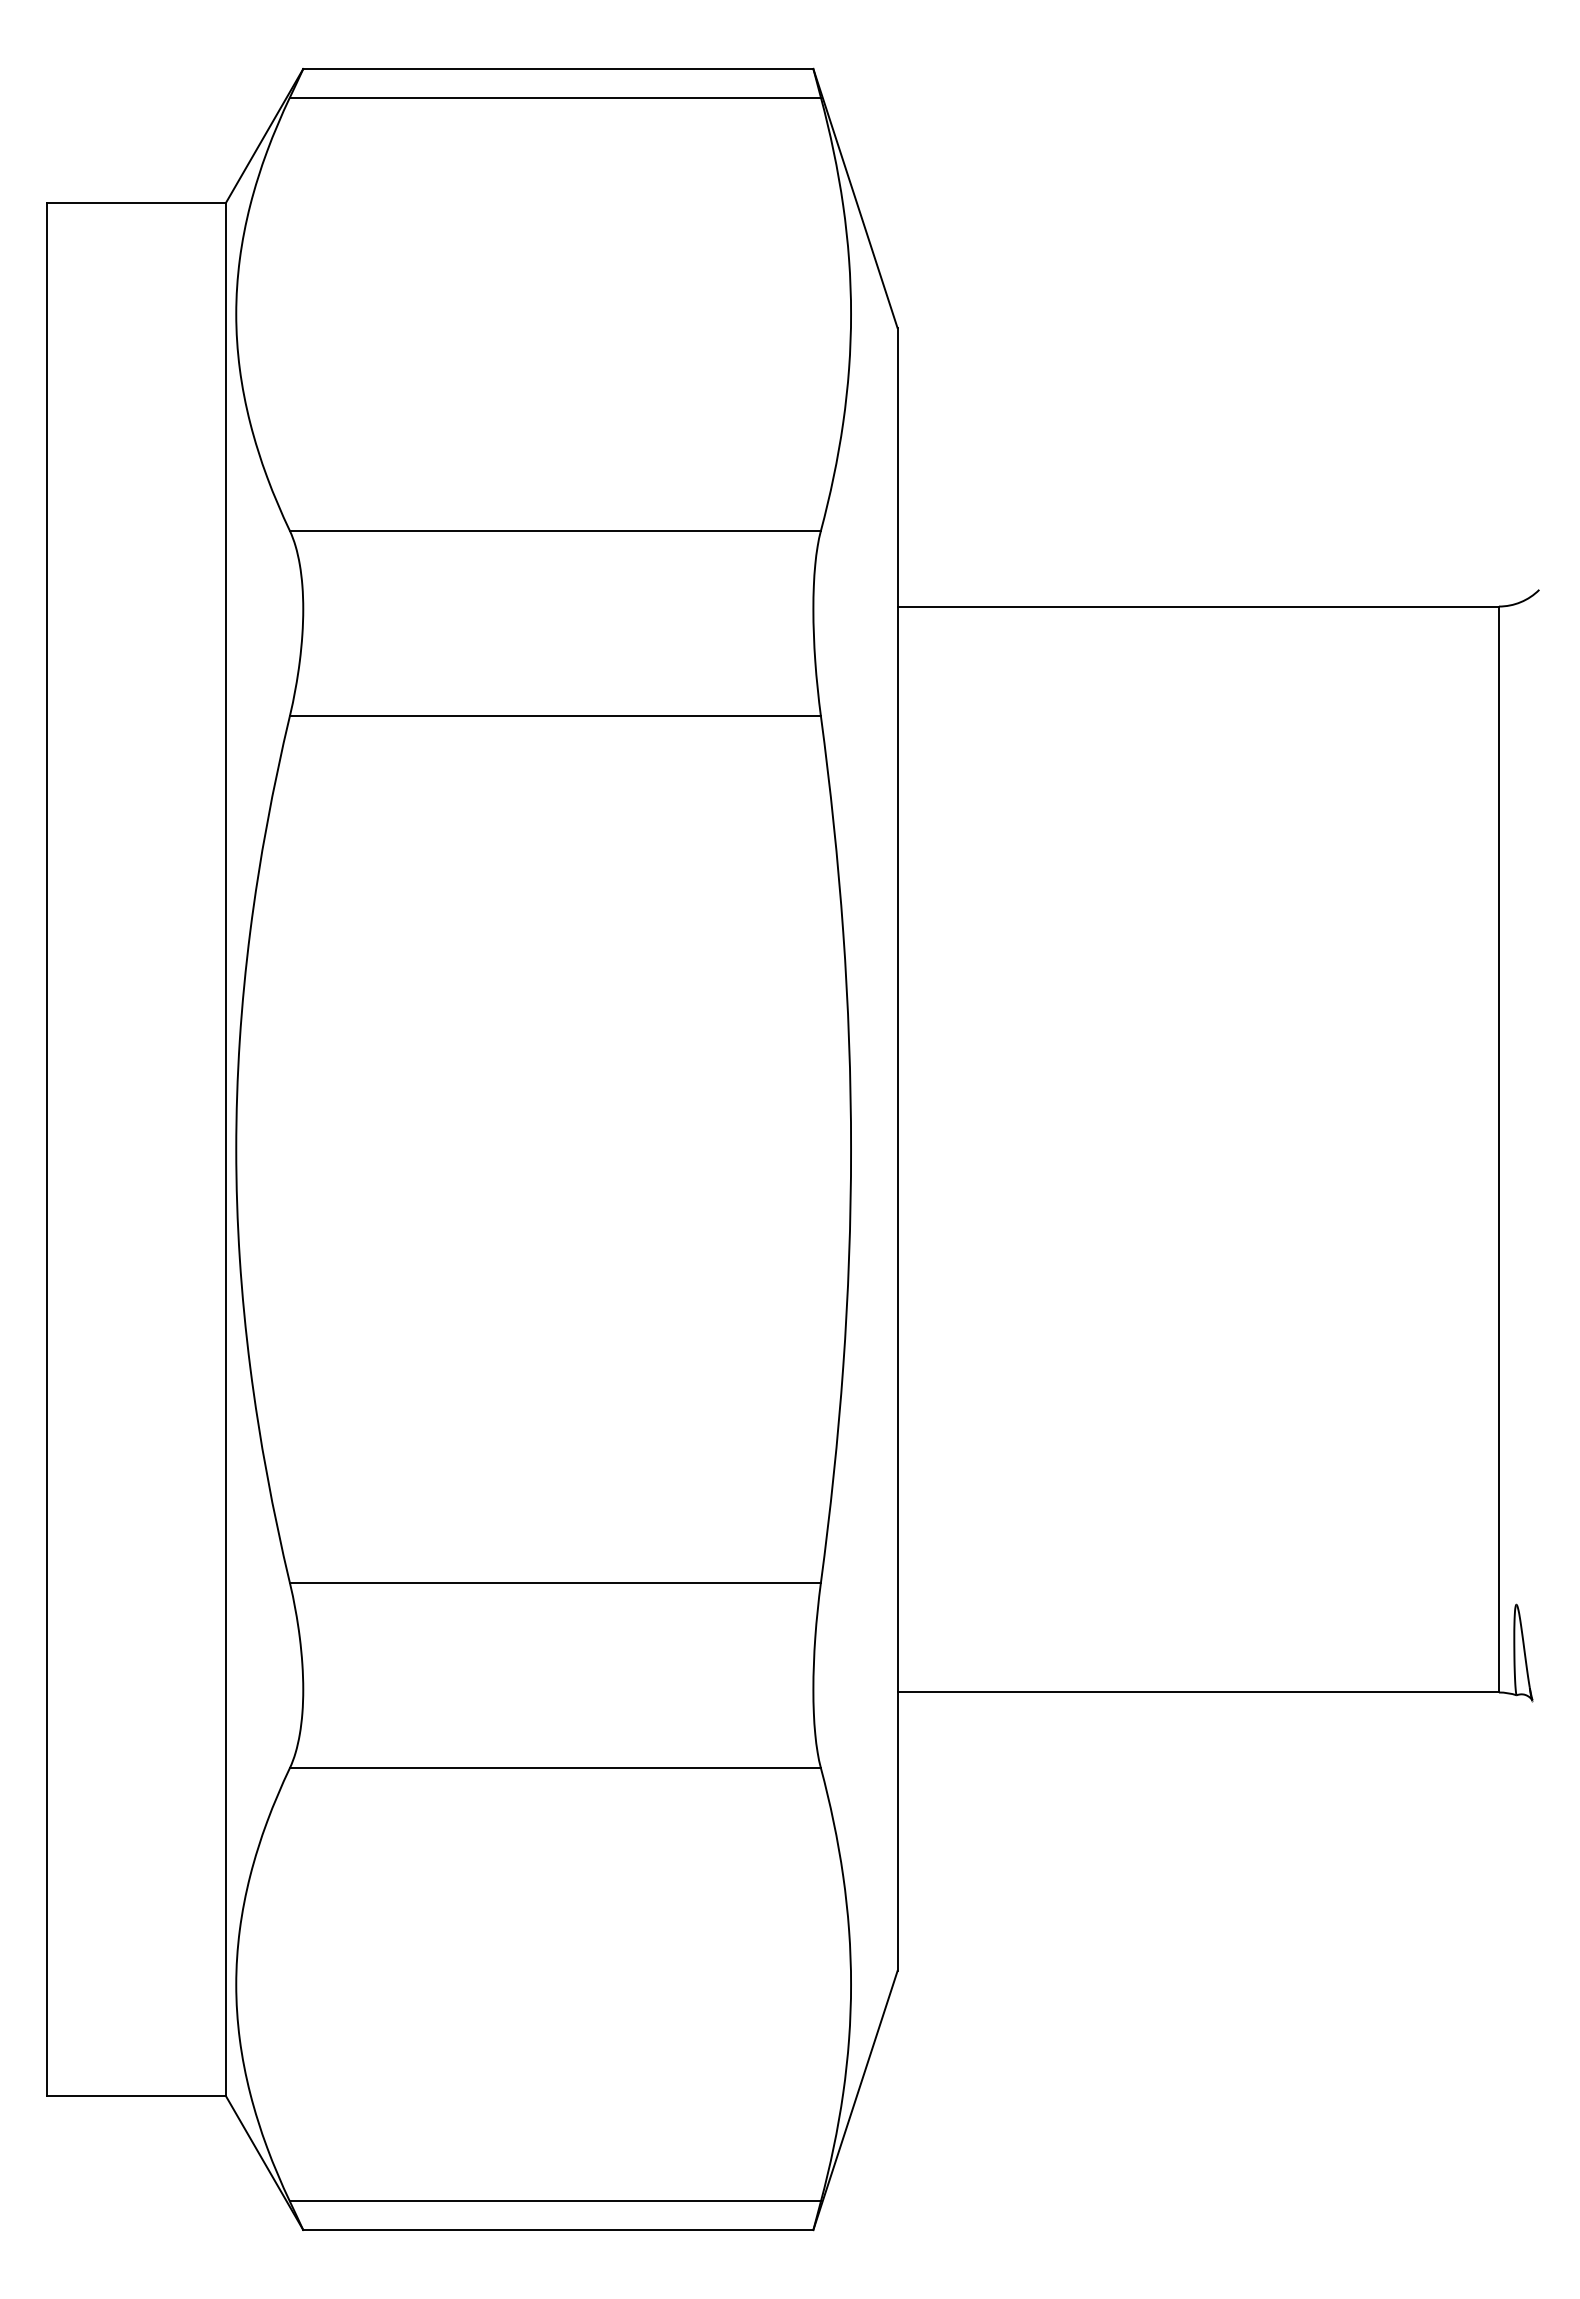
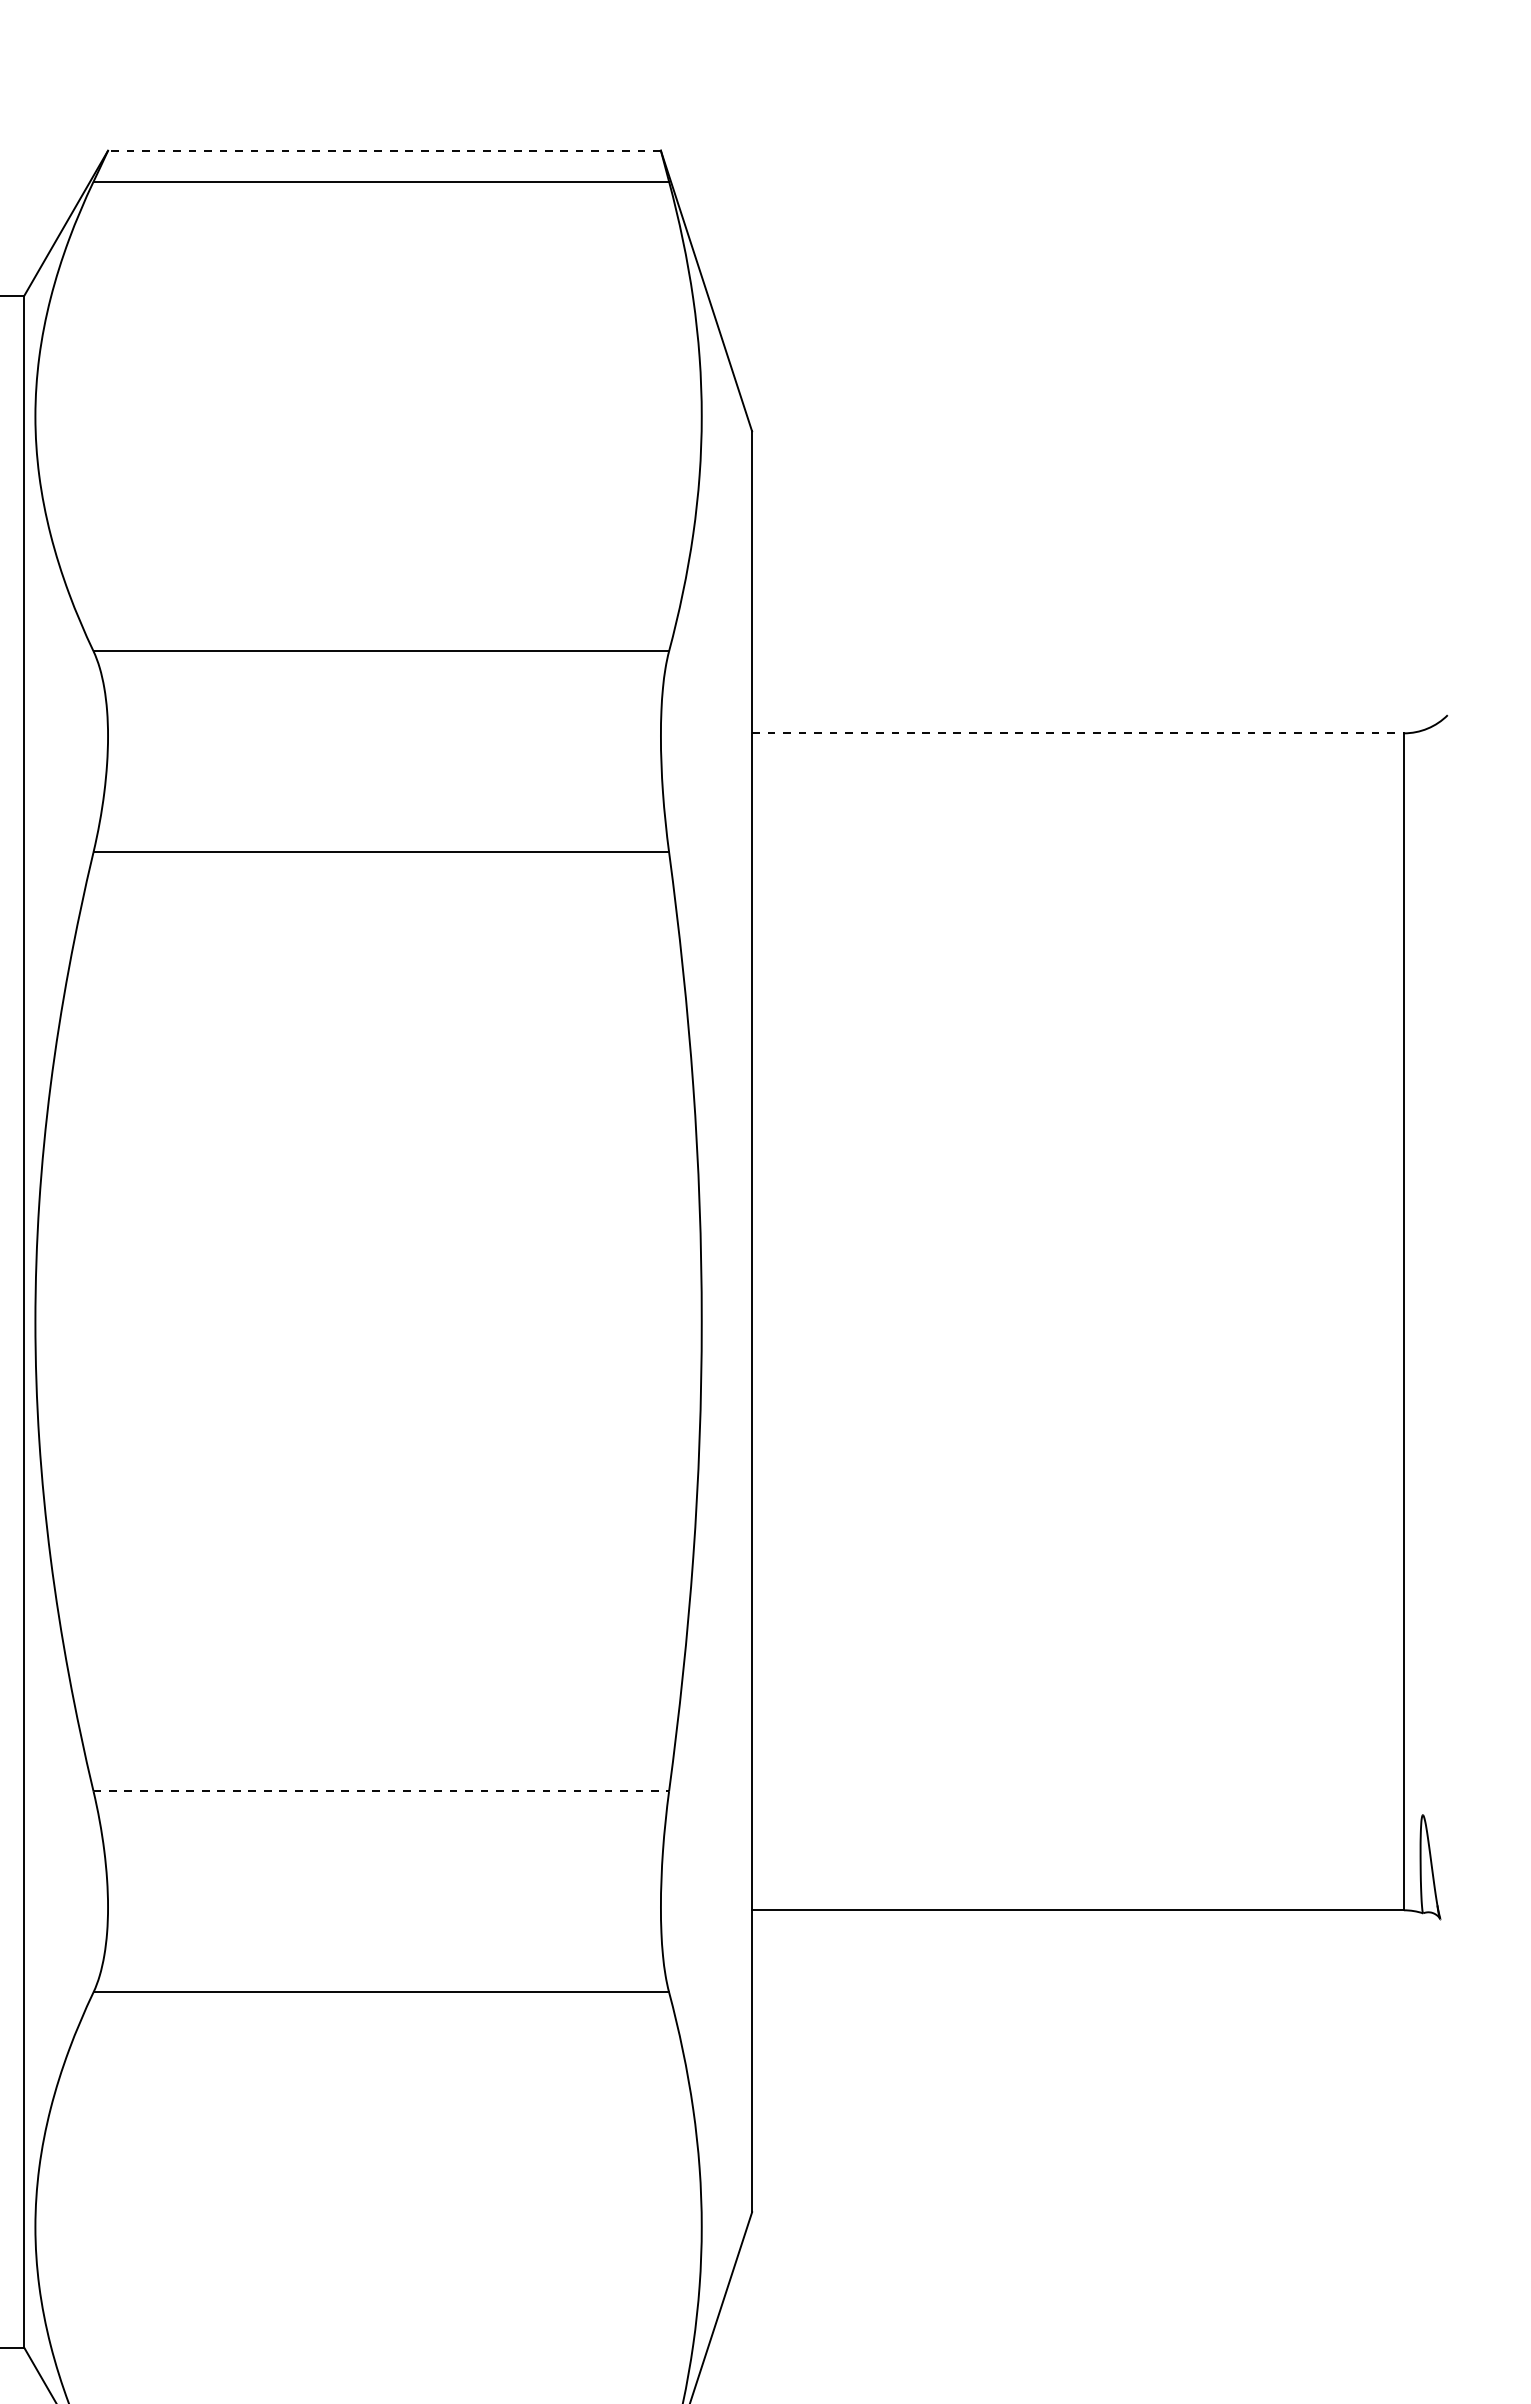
line: (557, 68) -> (383, 150), solid -> dashed
line: (1198, 606) -> (1078, 733), solid -> dashed
line: (555, 1582) -> (381, 1791), solid -> dashed

